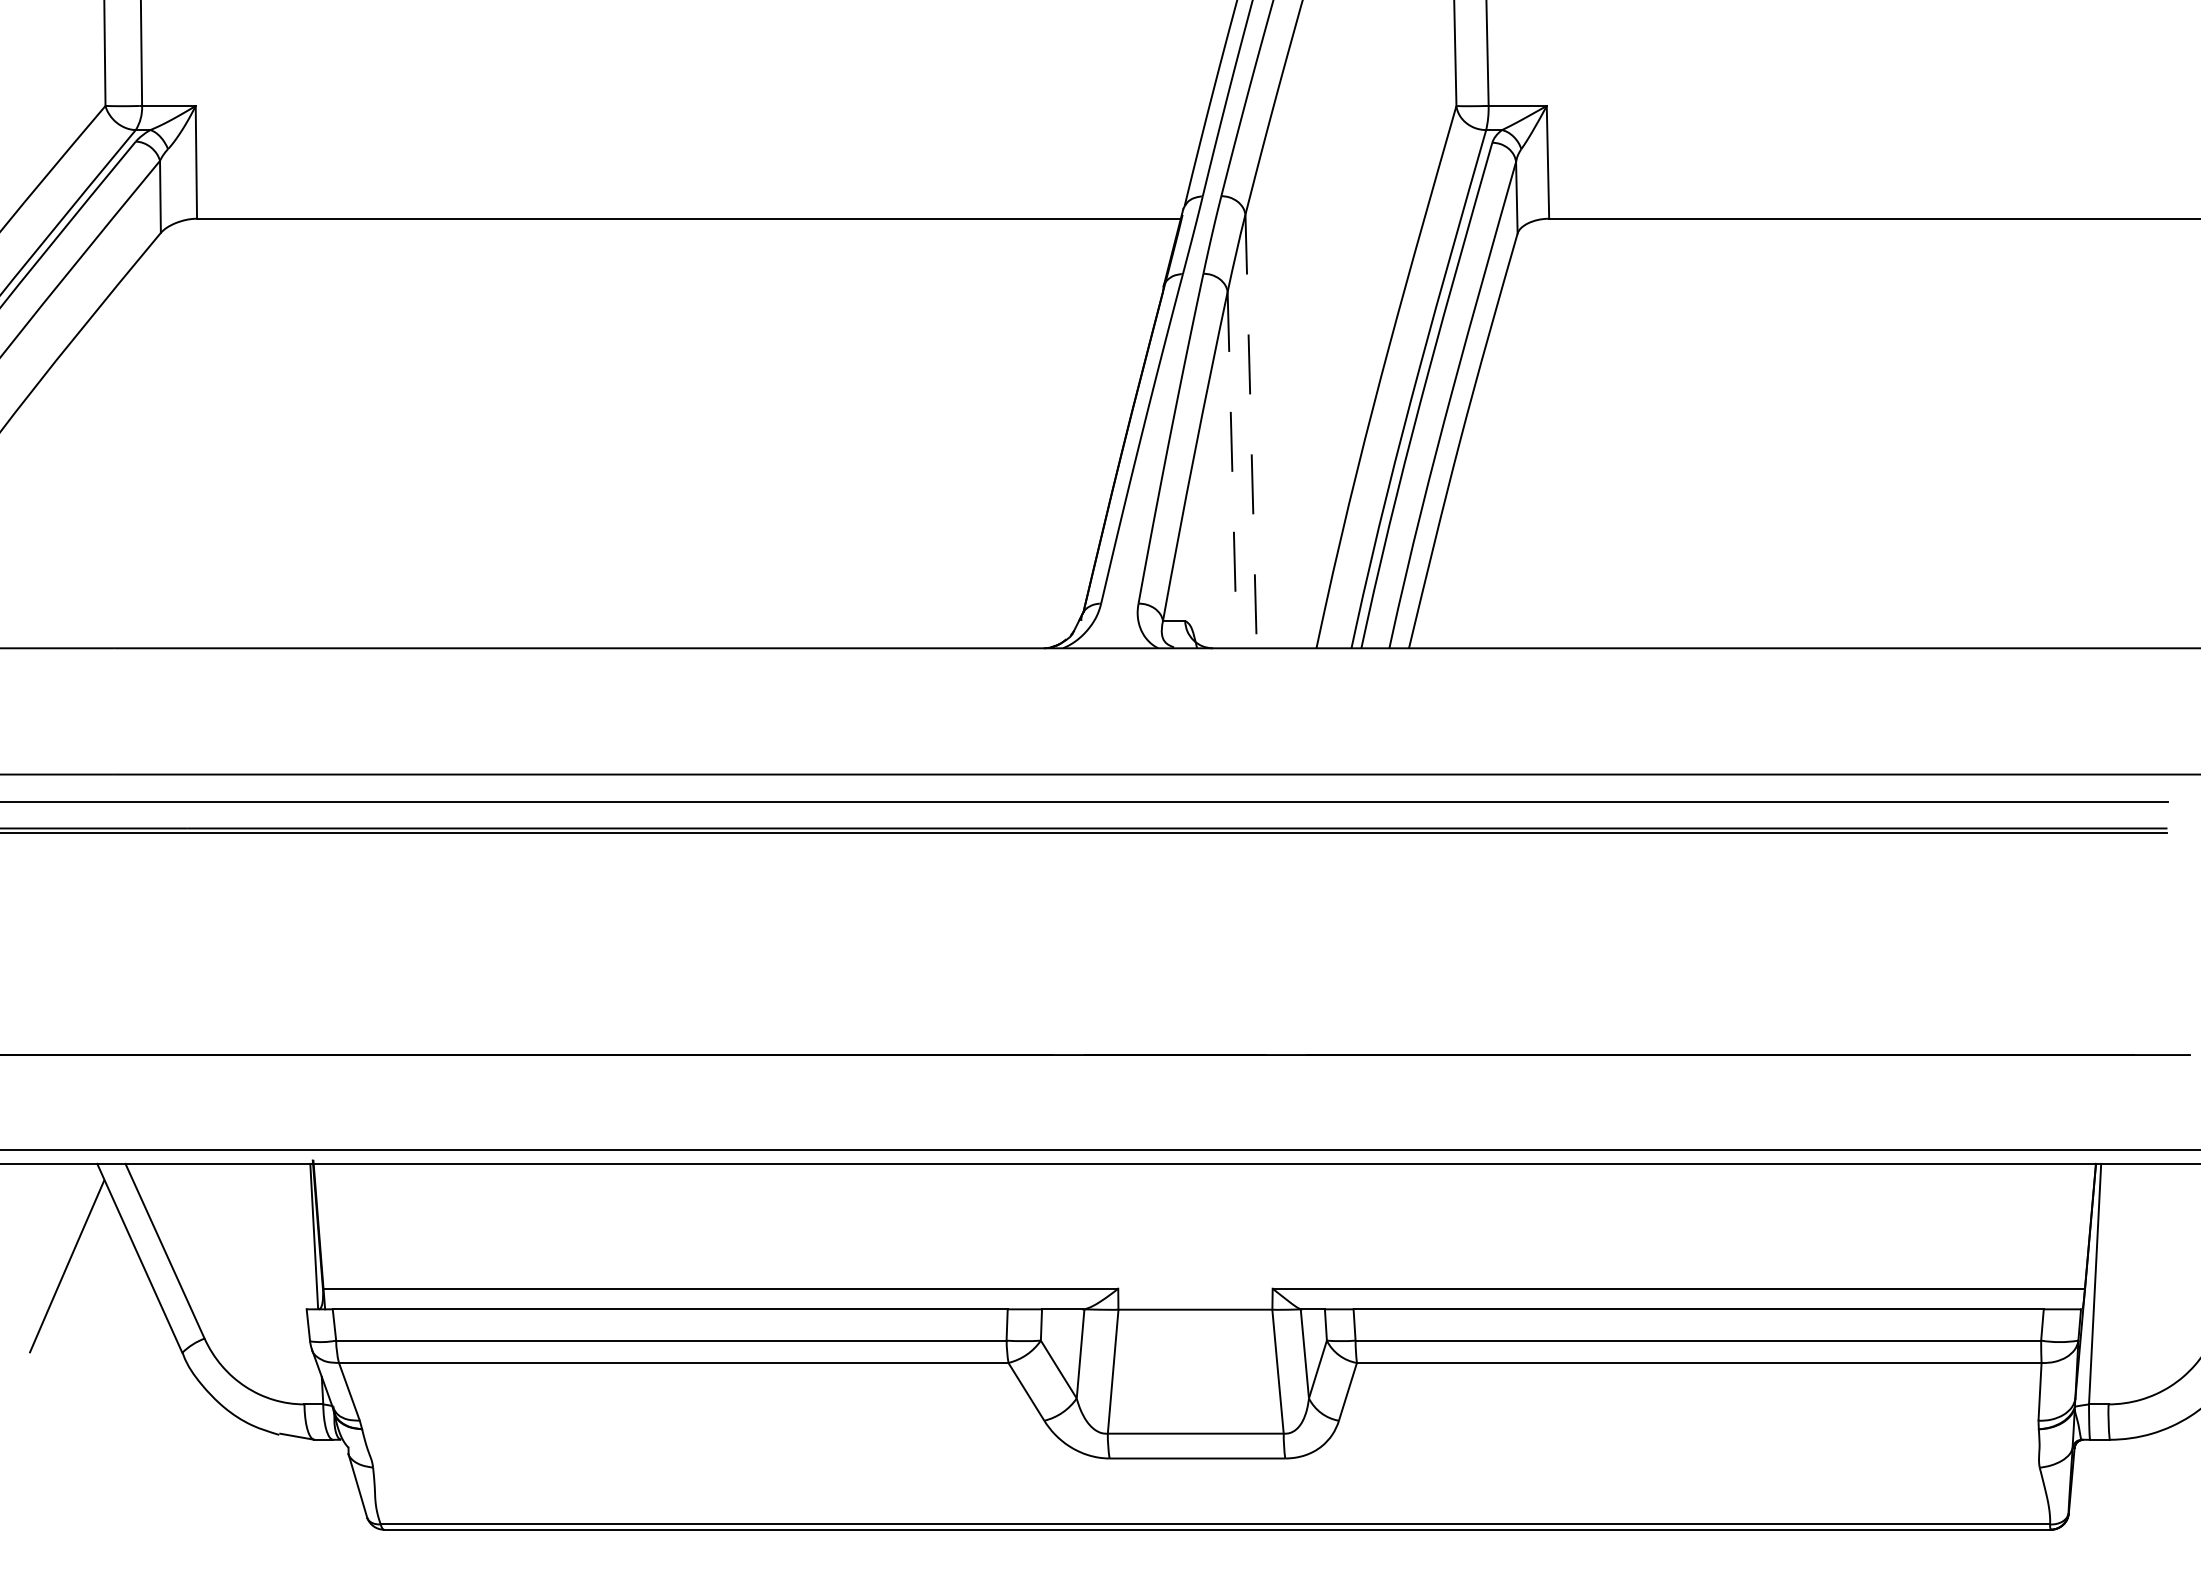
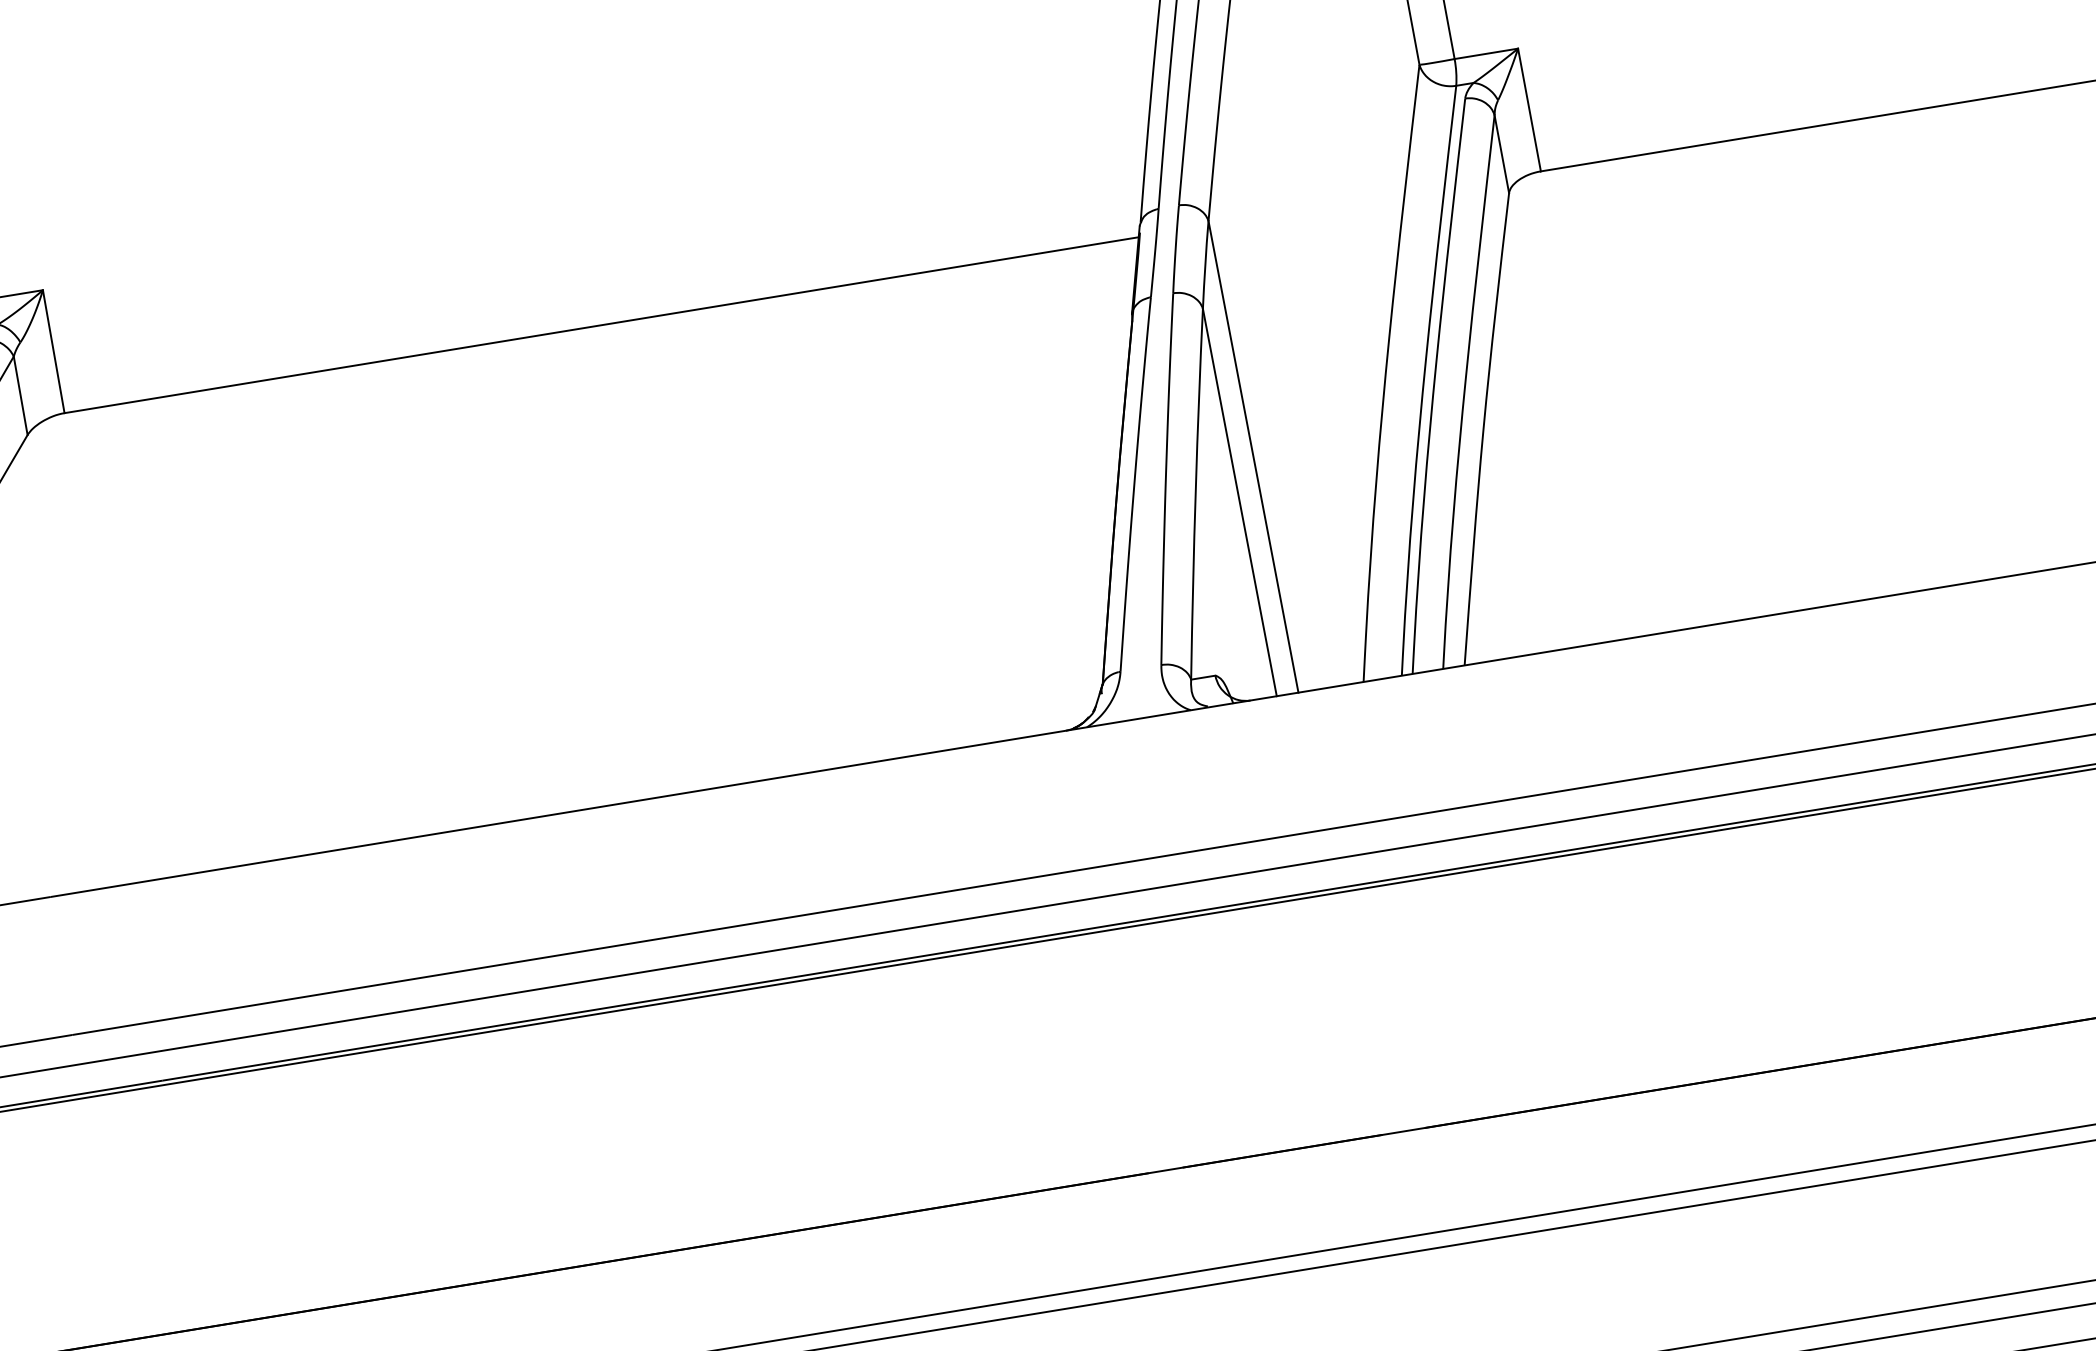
line: (1251, 431) -> (1253, 456), dashed -> solid
line: (1232, 470) -> (1240, 502), dashed -> solid

